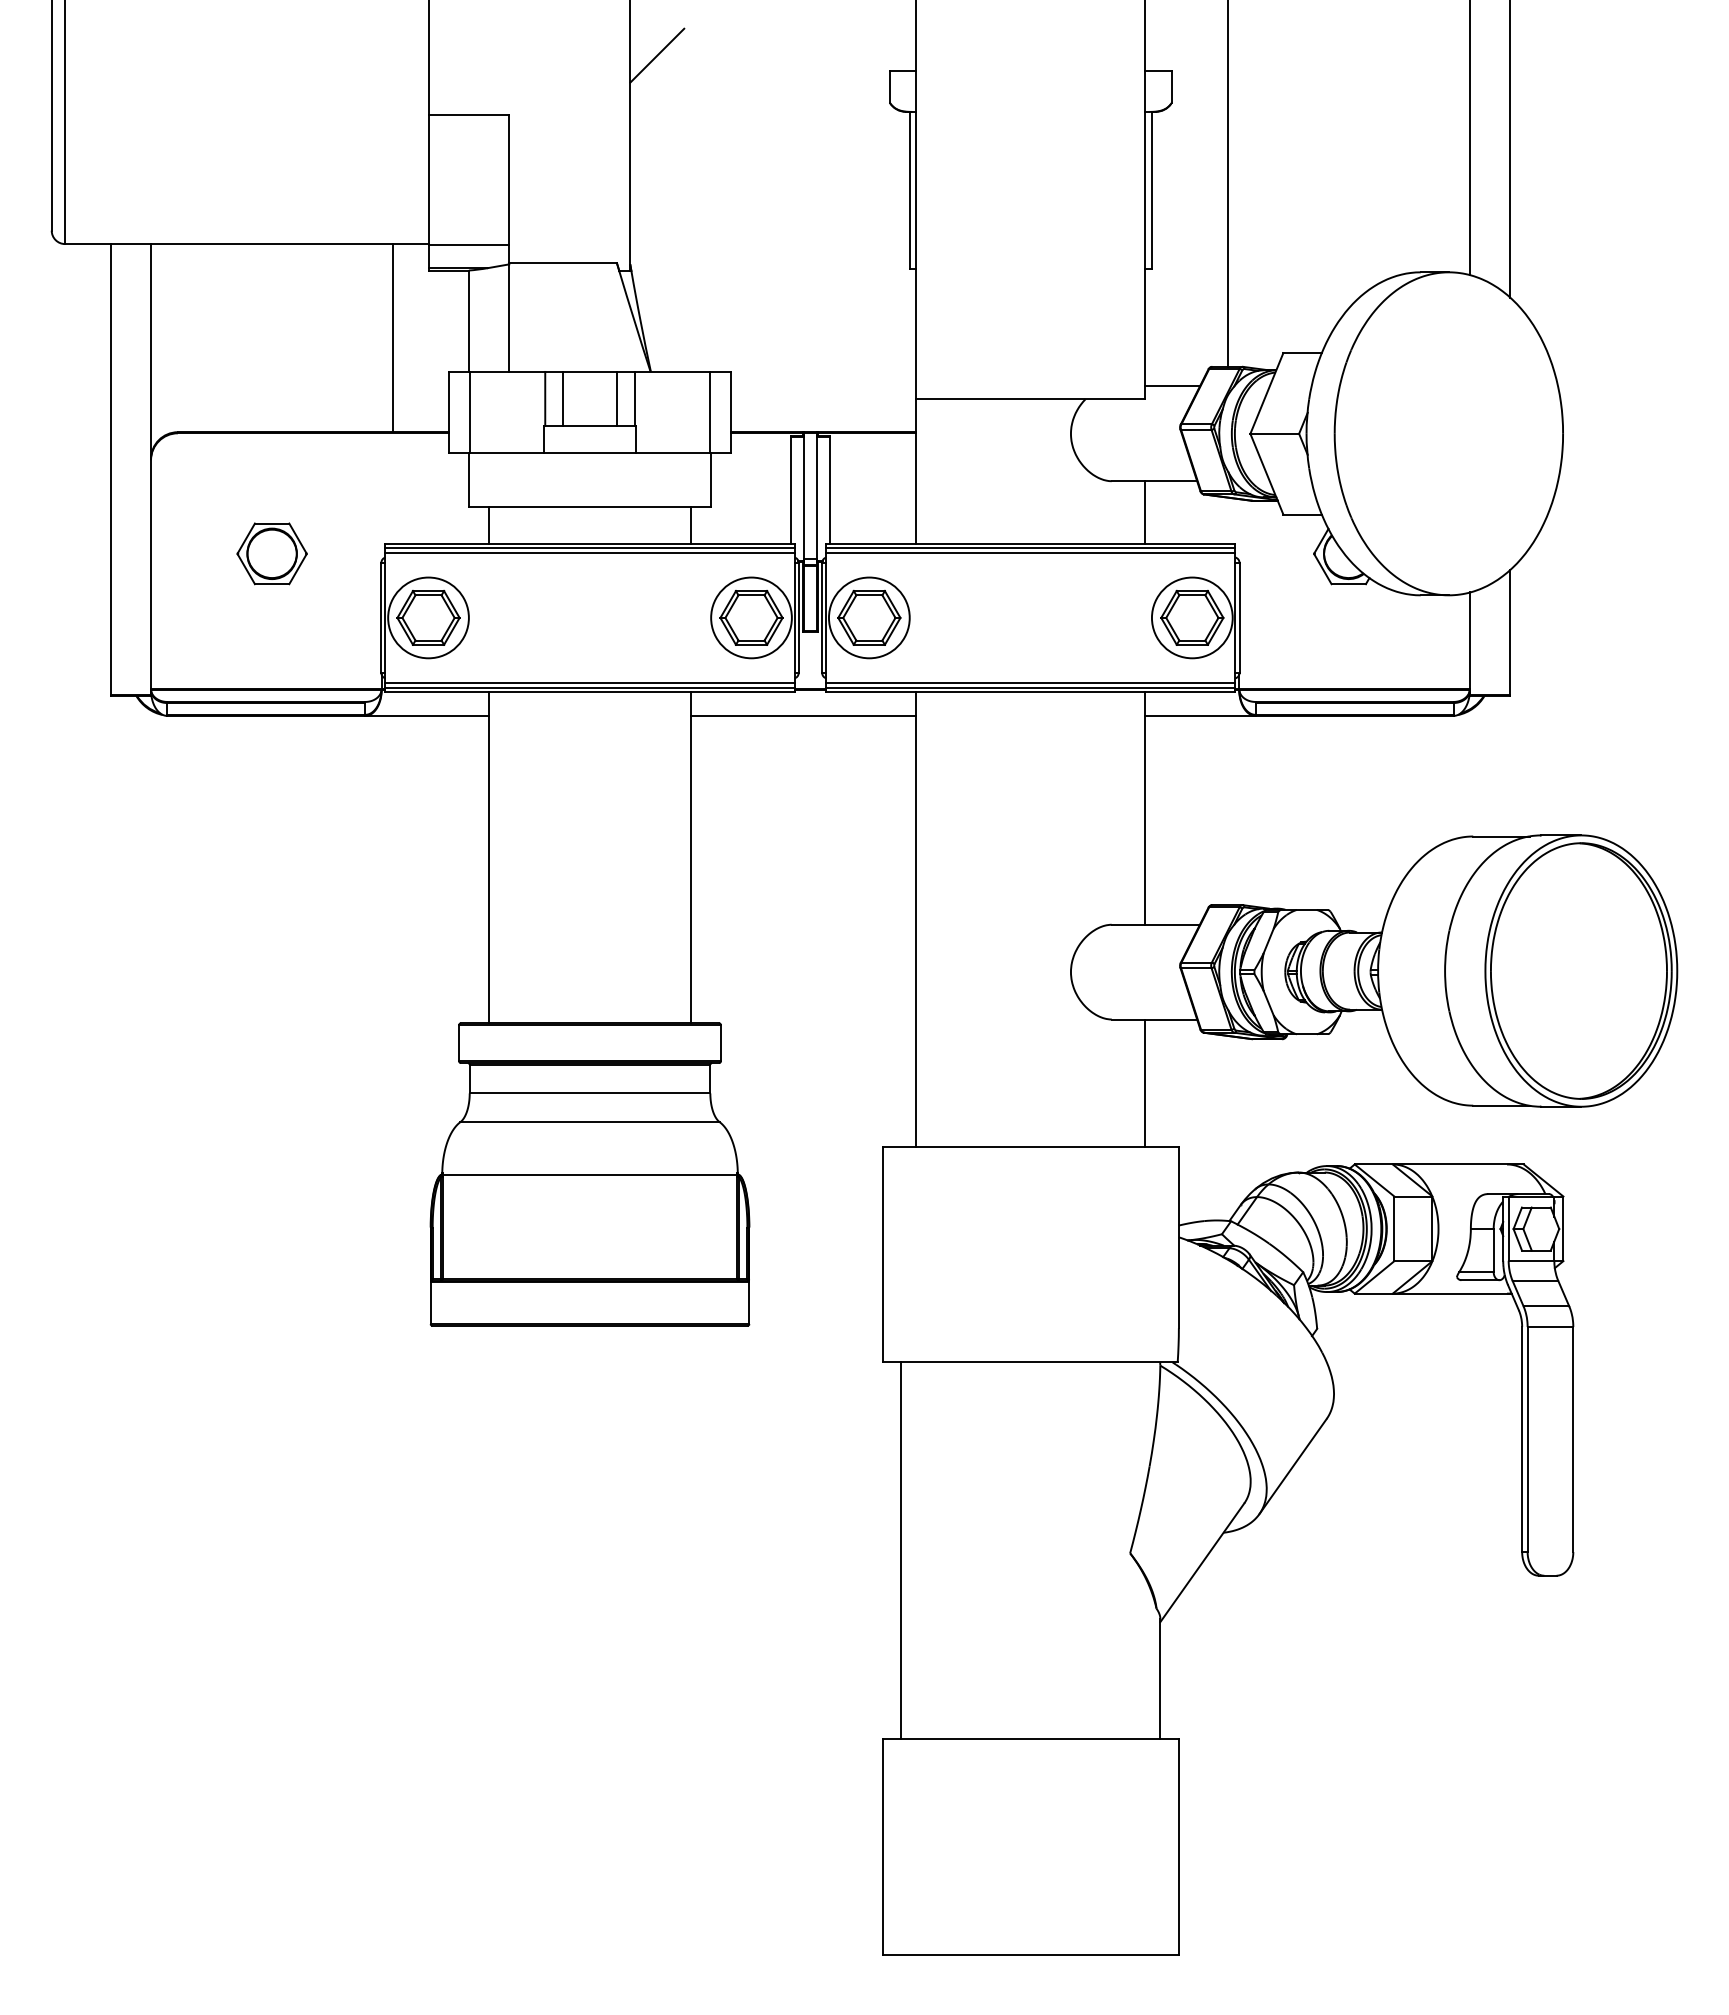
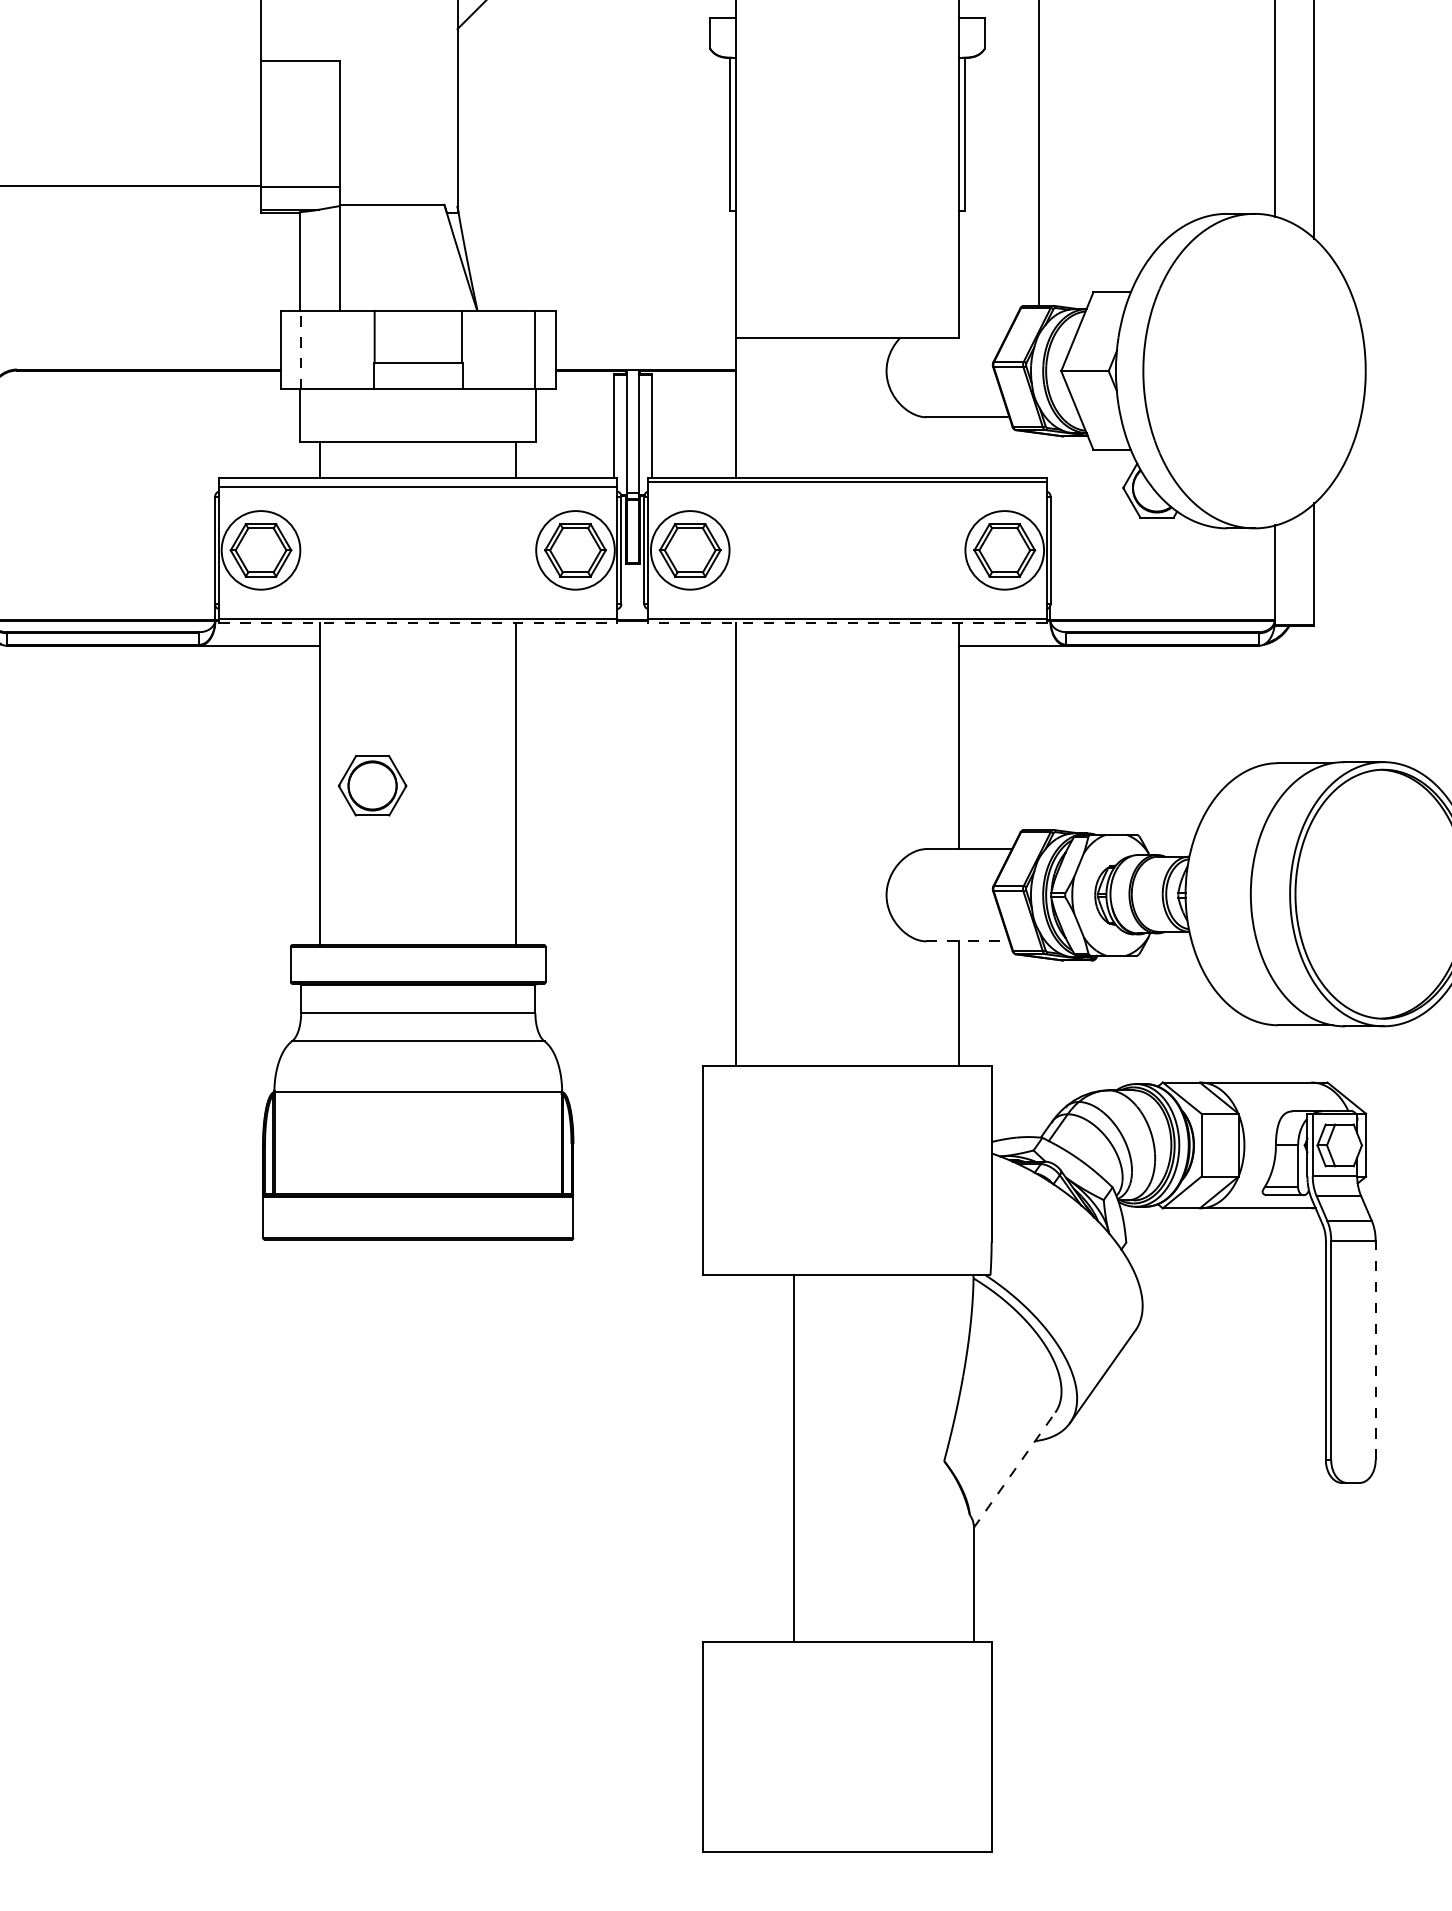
line: (393, 338) -> (226, 278), removed
line: (1172, 386) -> (985, 325), removed
line: (563, 398) -> (392, 336), removed
line: (616, 398) -> (444, 336), removed
line: (469, 411) -> (300, 349), solid -> dashed
line: (1145, 512) -> (959, 447), removed
line: (589, 547) -> (417, 481), removed
line: (1030, 552) -> (847, 486), removed
part: (271, 553) -> (371, 785), moved
line: (589, 683) -> (417, 614), removed
line: (1030, 683) -> (847, 614), removed
line: (590, 692) -> (418, 622), solid -> dashed
line: (1030, 692) -> (847, 622), solid -> dashed
line: (803, 715) -> (626, 645), removed
line: (1154, 1019) -> (967, 941), solid -> dashed
line: (1573, 1439) -> (1375, 1350), solid -> dashed
line: (901, 1550) -> (794, 1458), moved
line: (1202, 1562) -> (1014, 1470), solid -> dashed

